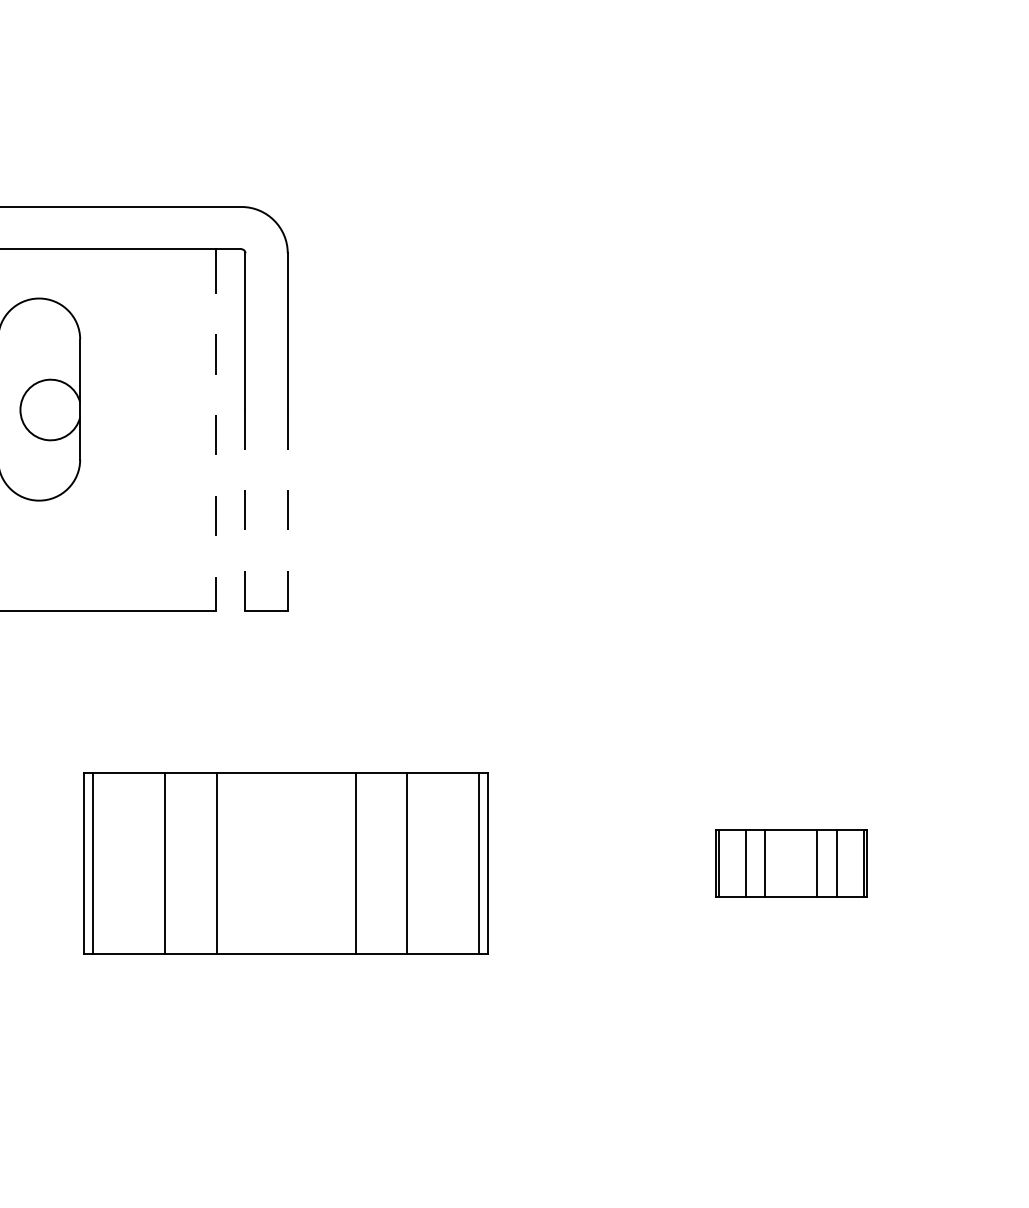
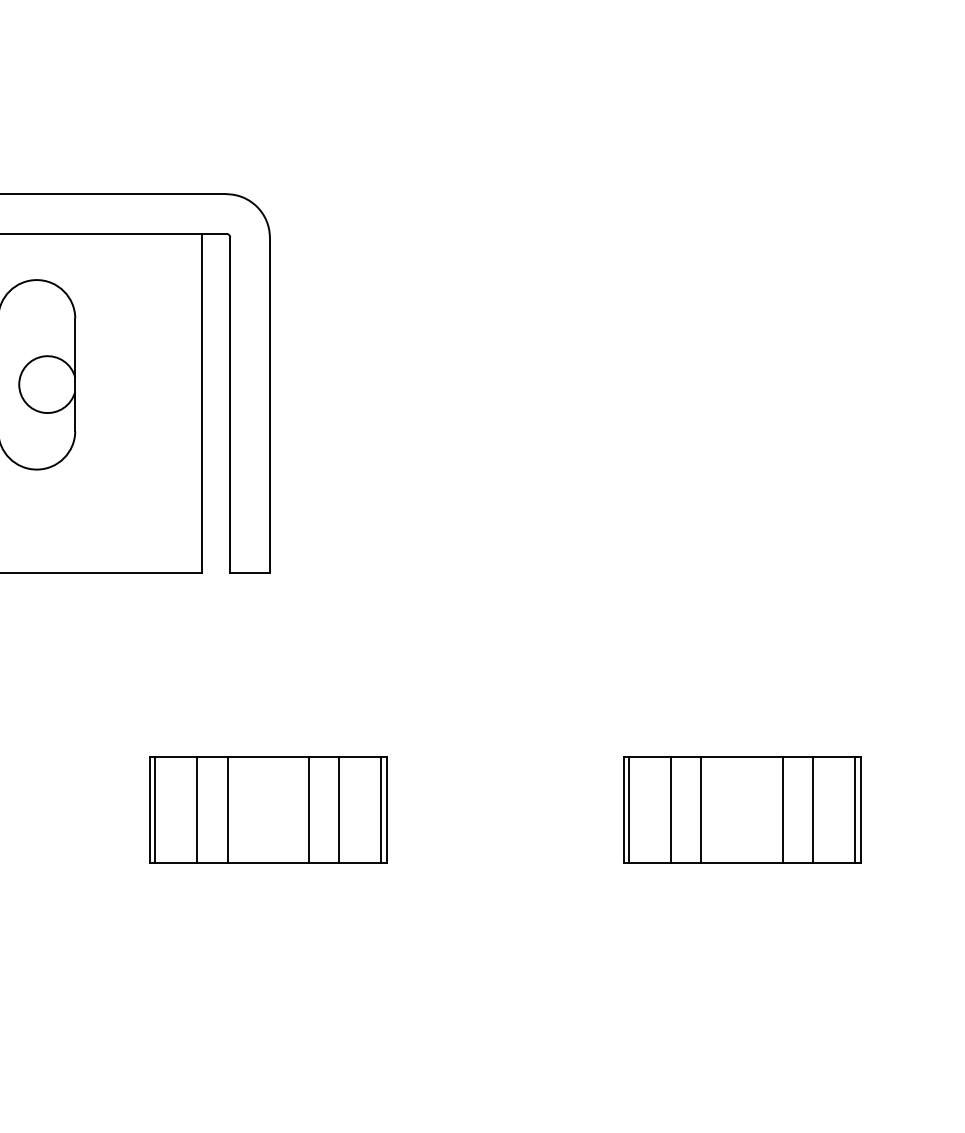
line: (215, 432) -> (202, 405), dashed -> solid
line: (245, 509) -> (230, 477), dashed -> solid
line: (287, 510) -> (269, 478), dashed -> solid
part: (285, 863) -> (267, 809), size x0.62
part: (791, 863) -> (742, 809), size x1.67

